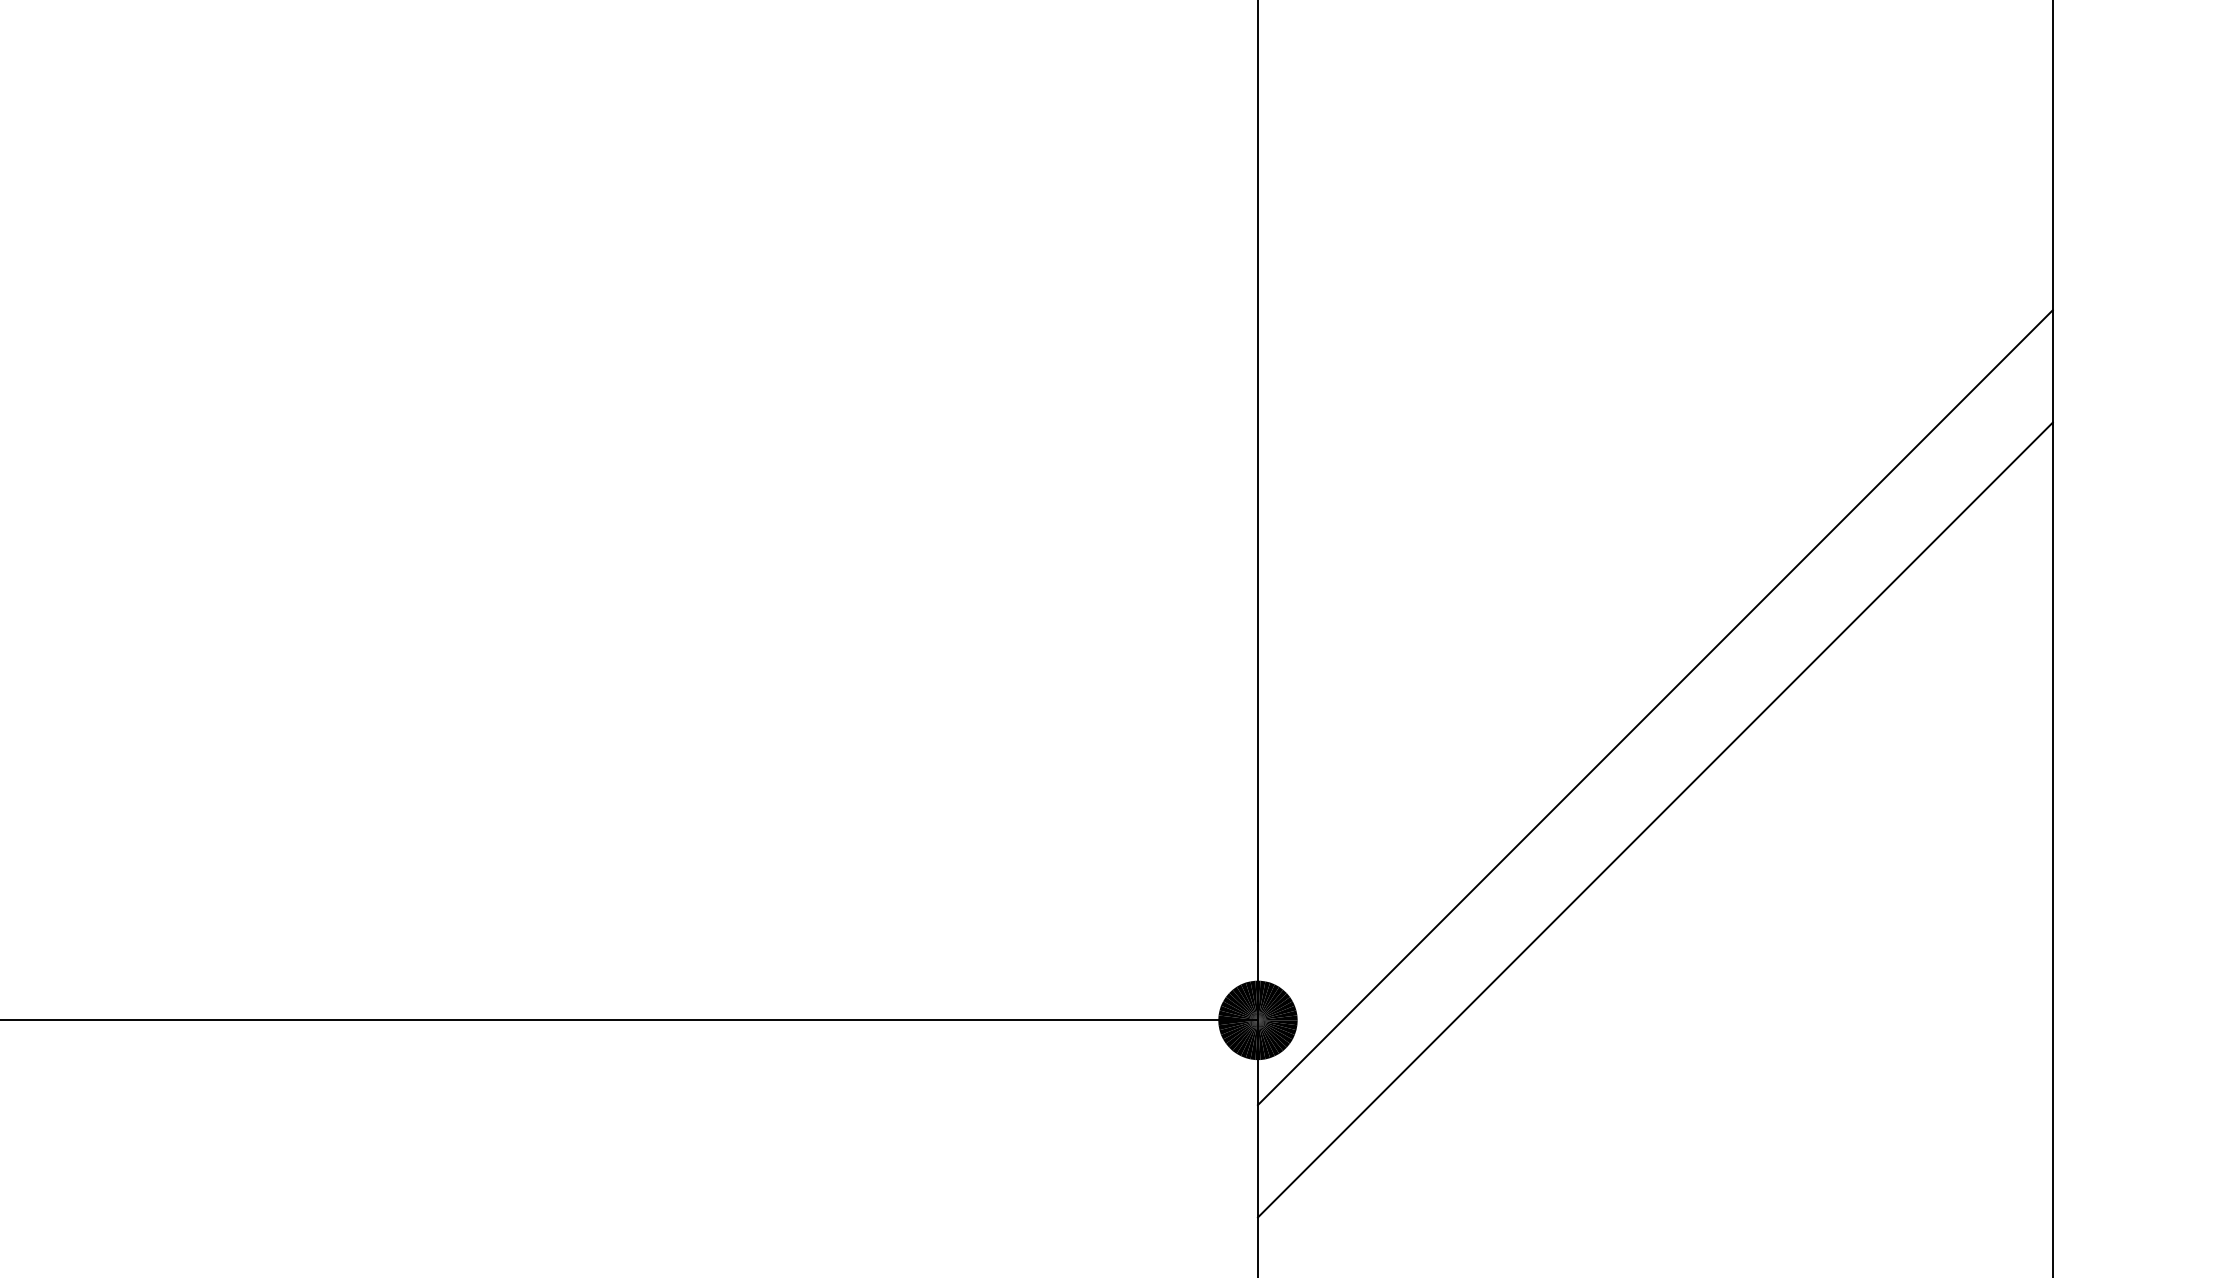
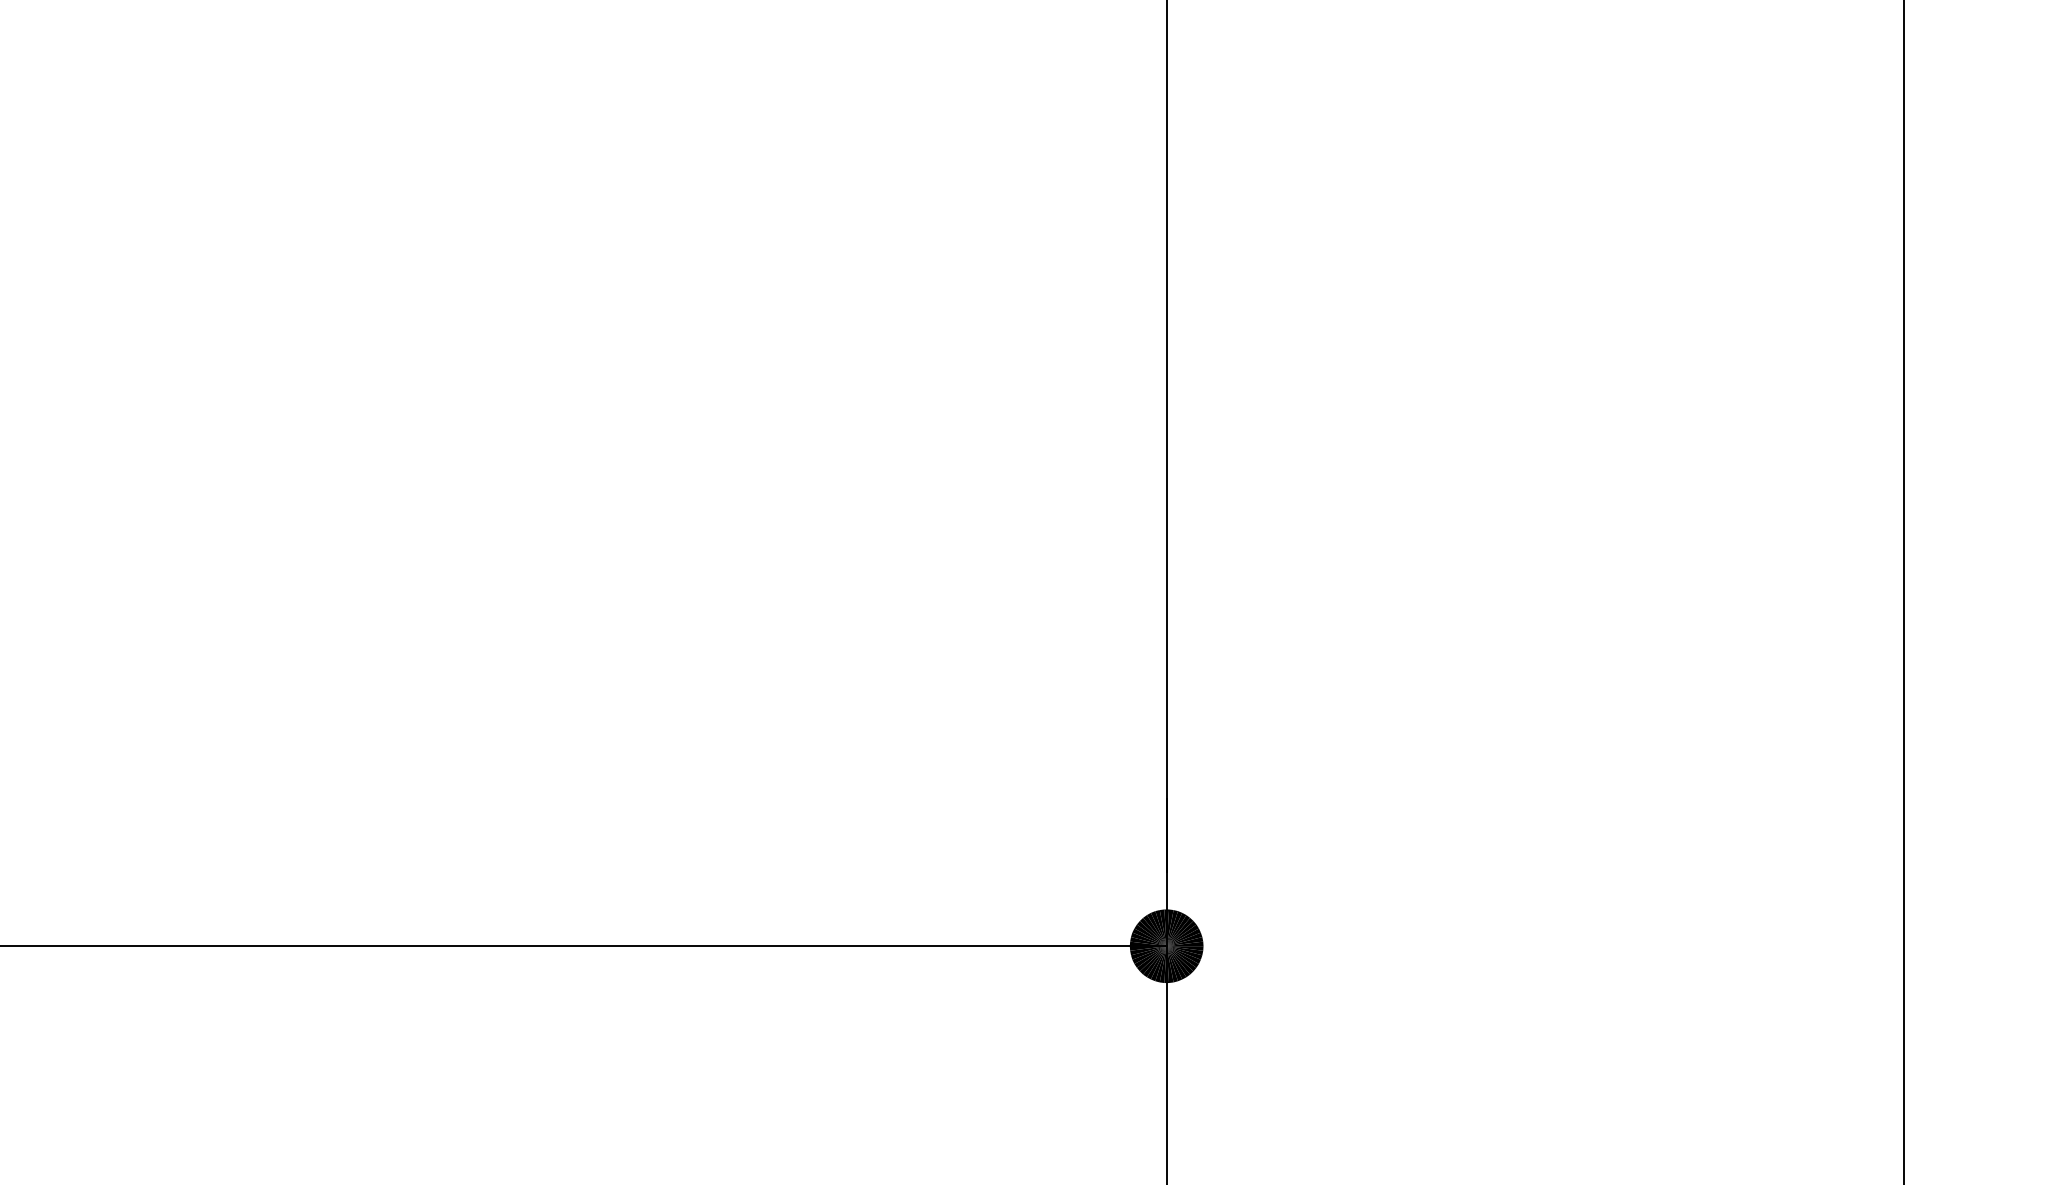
line: (1654, 707) -> (1534, 656), removed
line: (1654, 819) -> (1534, 759), removed

